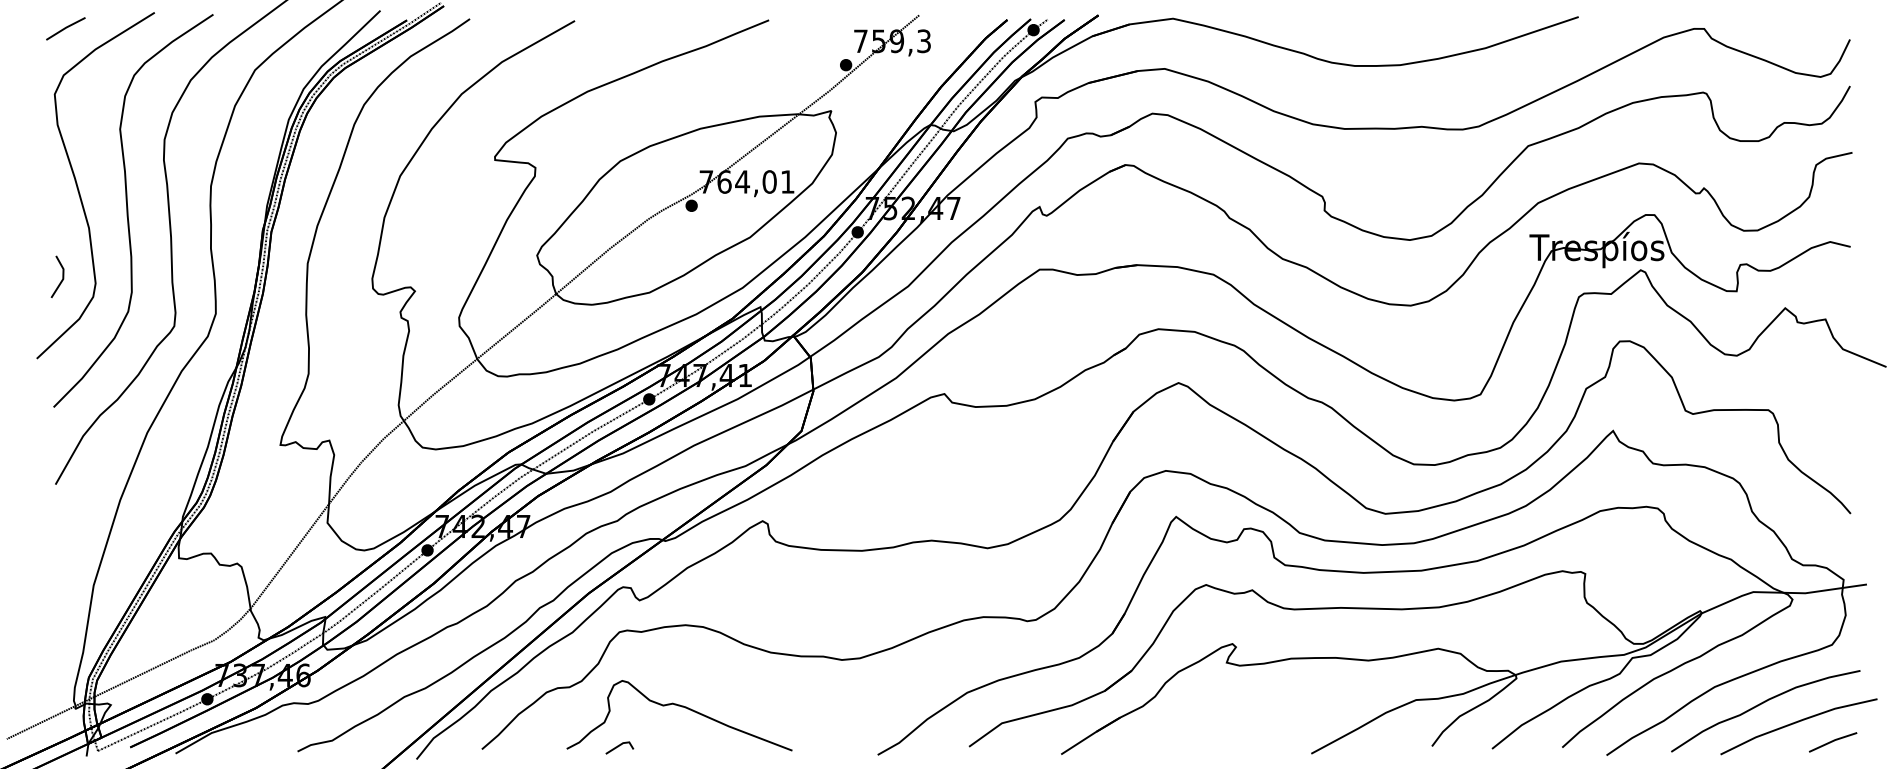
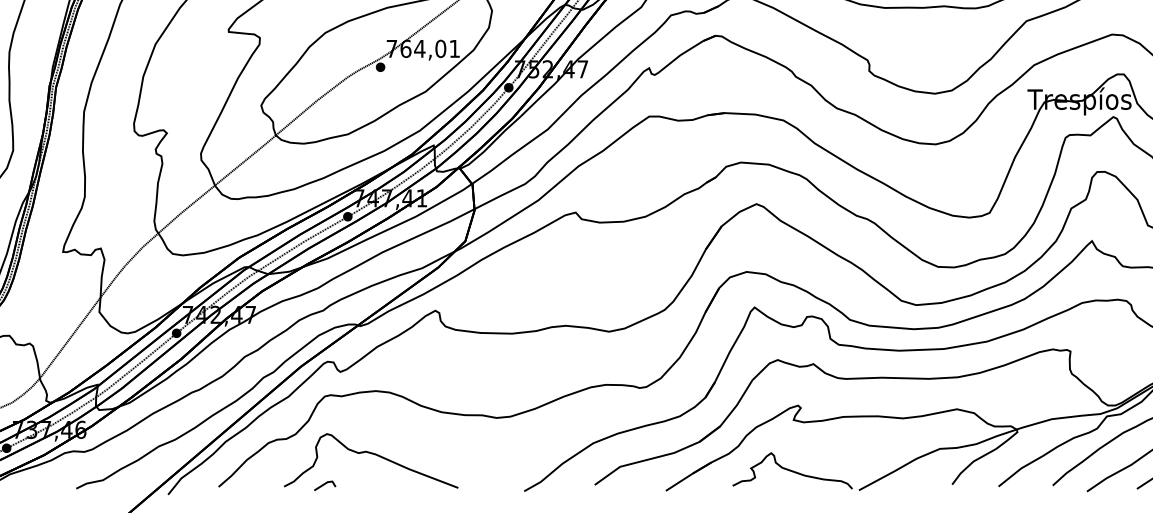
part: (1225, 728) -> (792, 470), added

